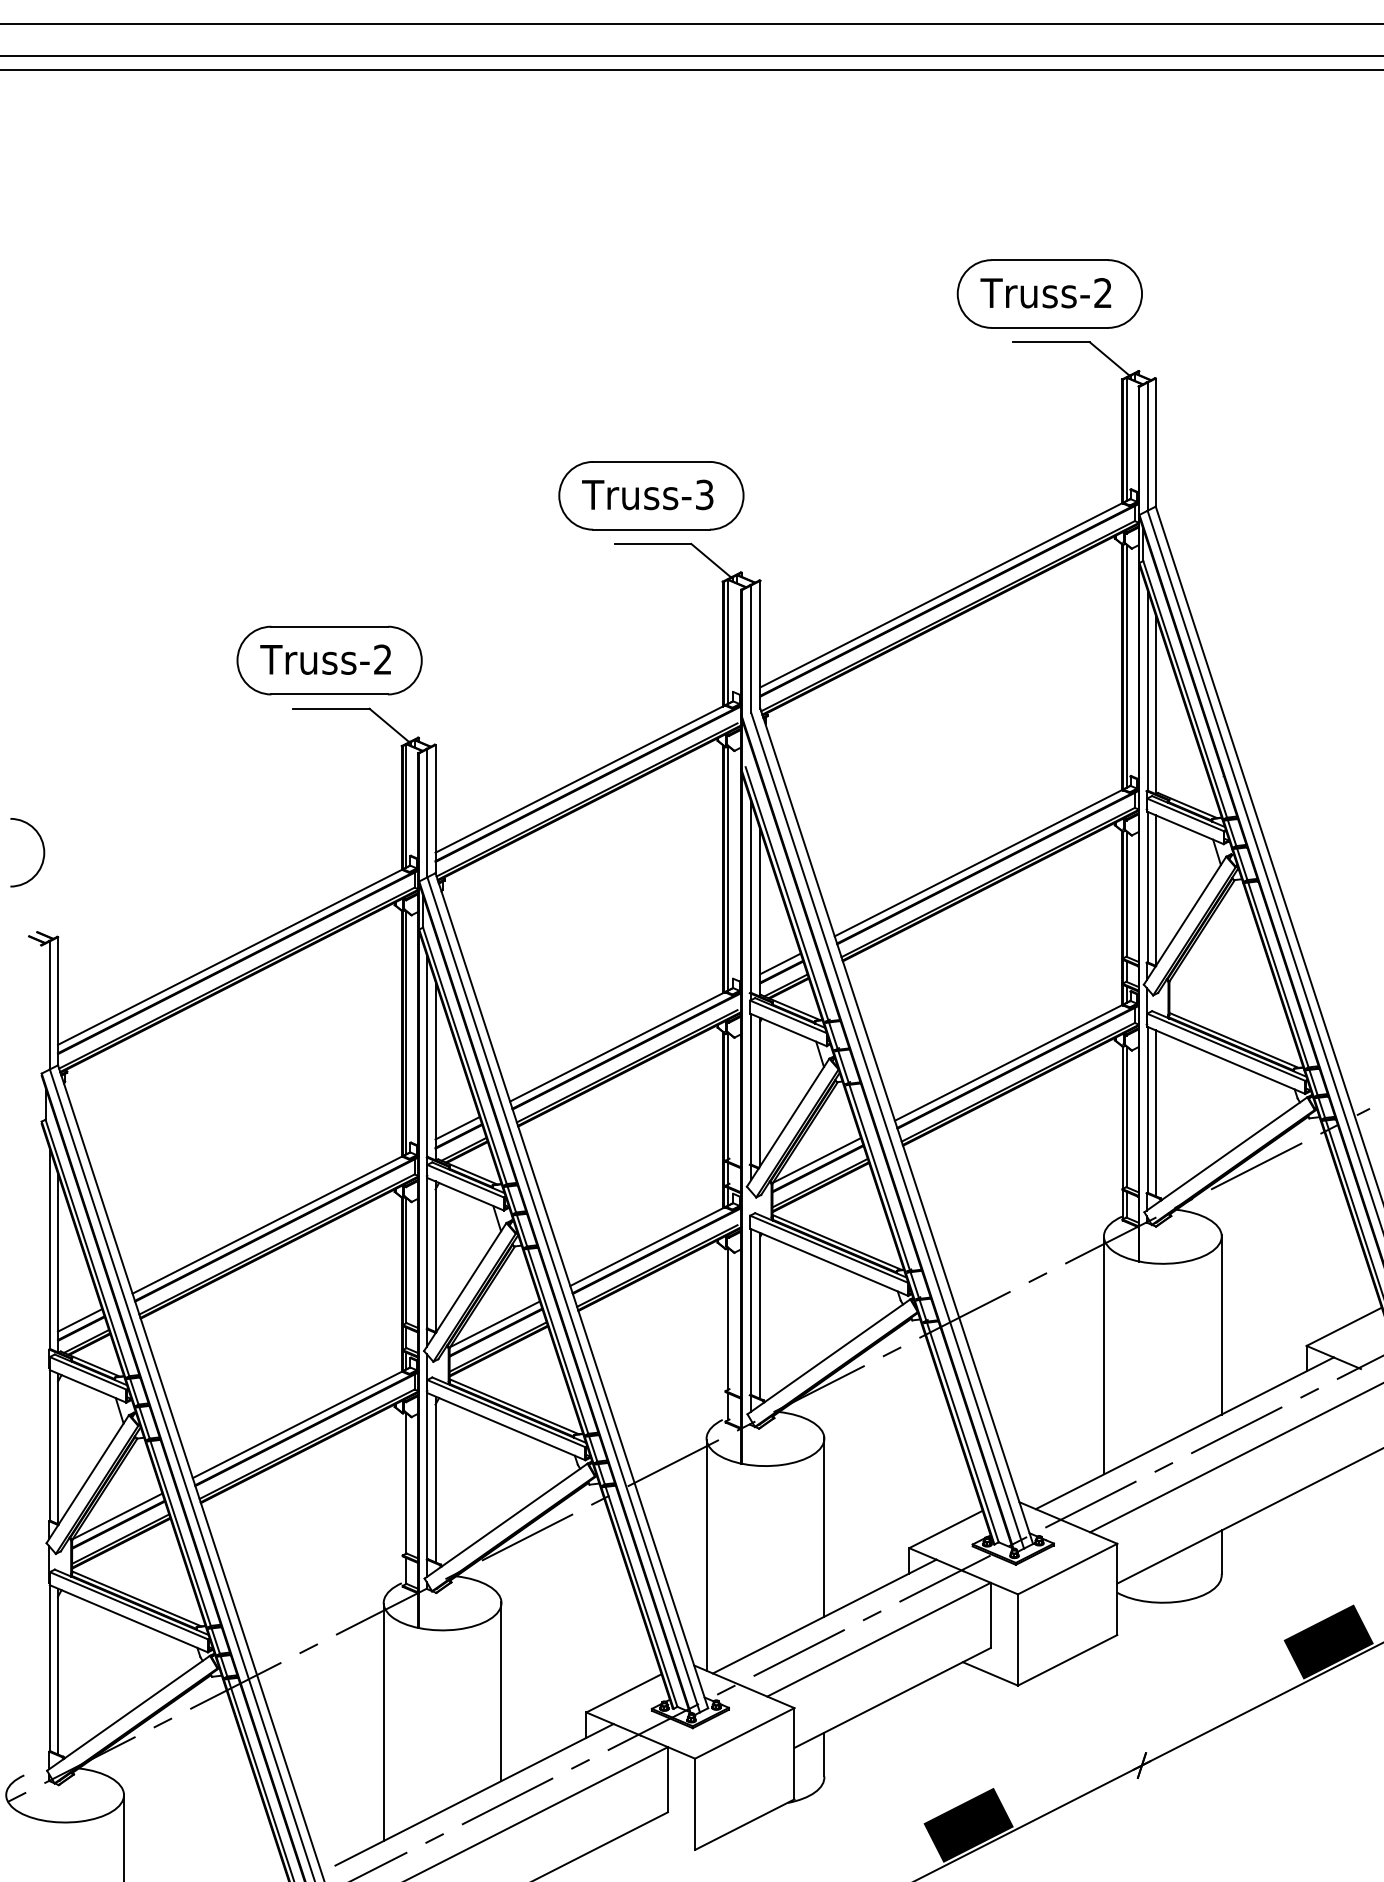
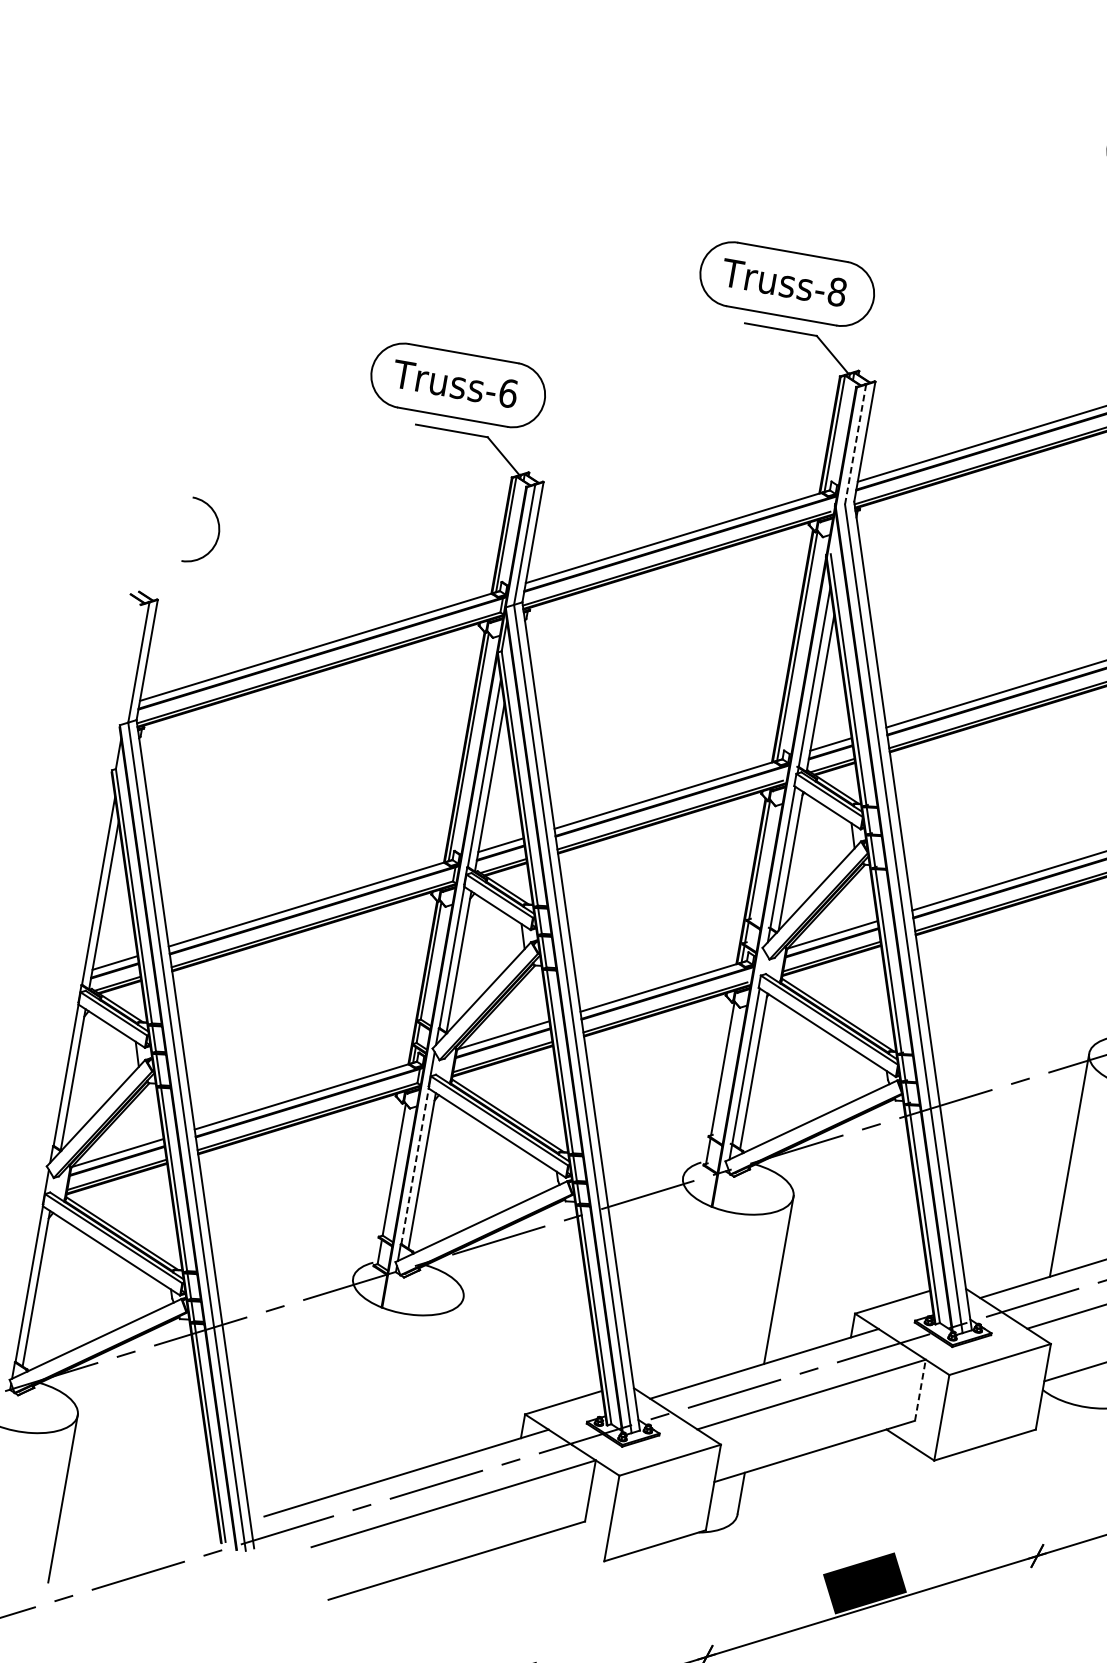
text: (704, 494) -> (837, 291), Truss-3 -> Truss-8
line: (751, 649) -> (855, 444), solid -> dashed
text: (383, 659) -> (508, 393), Truss-2 -> Truss-6
arc: (42, 847) -> (218, 529), moved
line: (427, 1475) -> (415, 1165), solid -> dashed
line: (706, 1554) -> (663, 1286), removed
line: (990, 1615) -> (920, 1390), solid -> dashed
line: (501, 1691) -> (448, 1380), removed
line: (383, 1722) -> (333, 1390), removed

